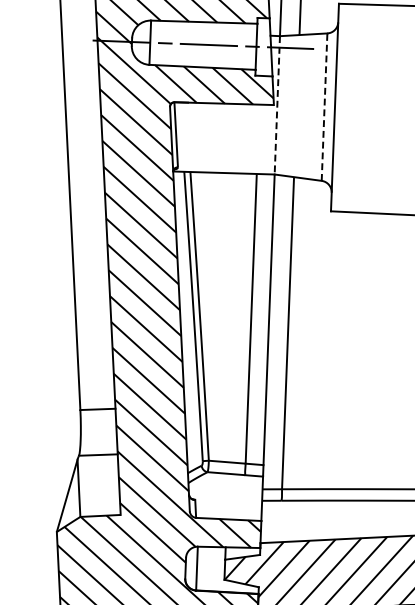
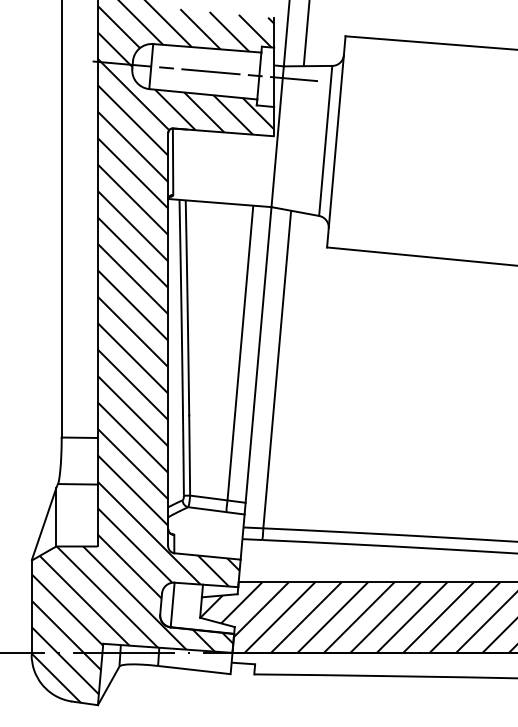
line: (277, 105) -> (277, 136), dashed -> solid
line: (324, 106) -> (325, 140), dashed -> solid

